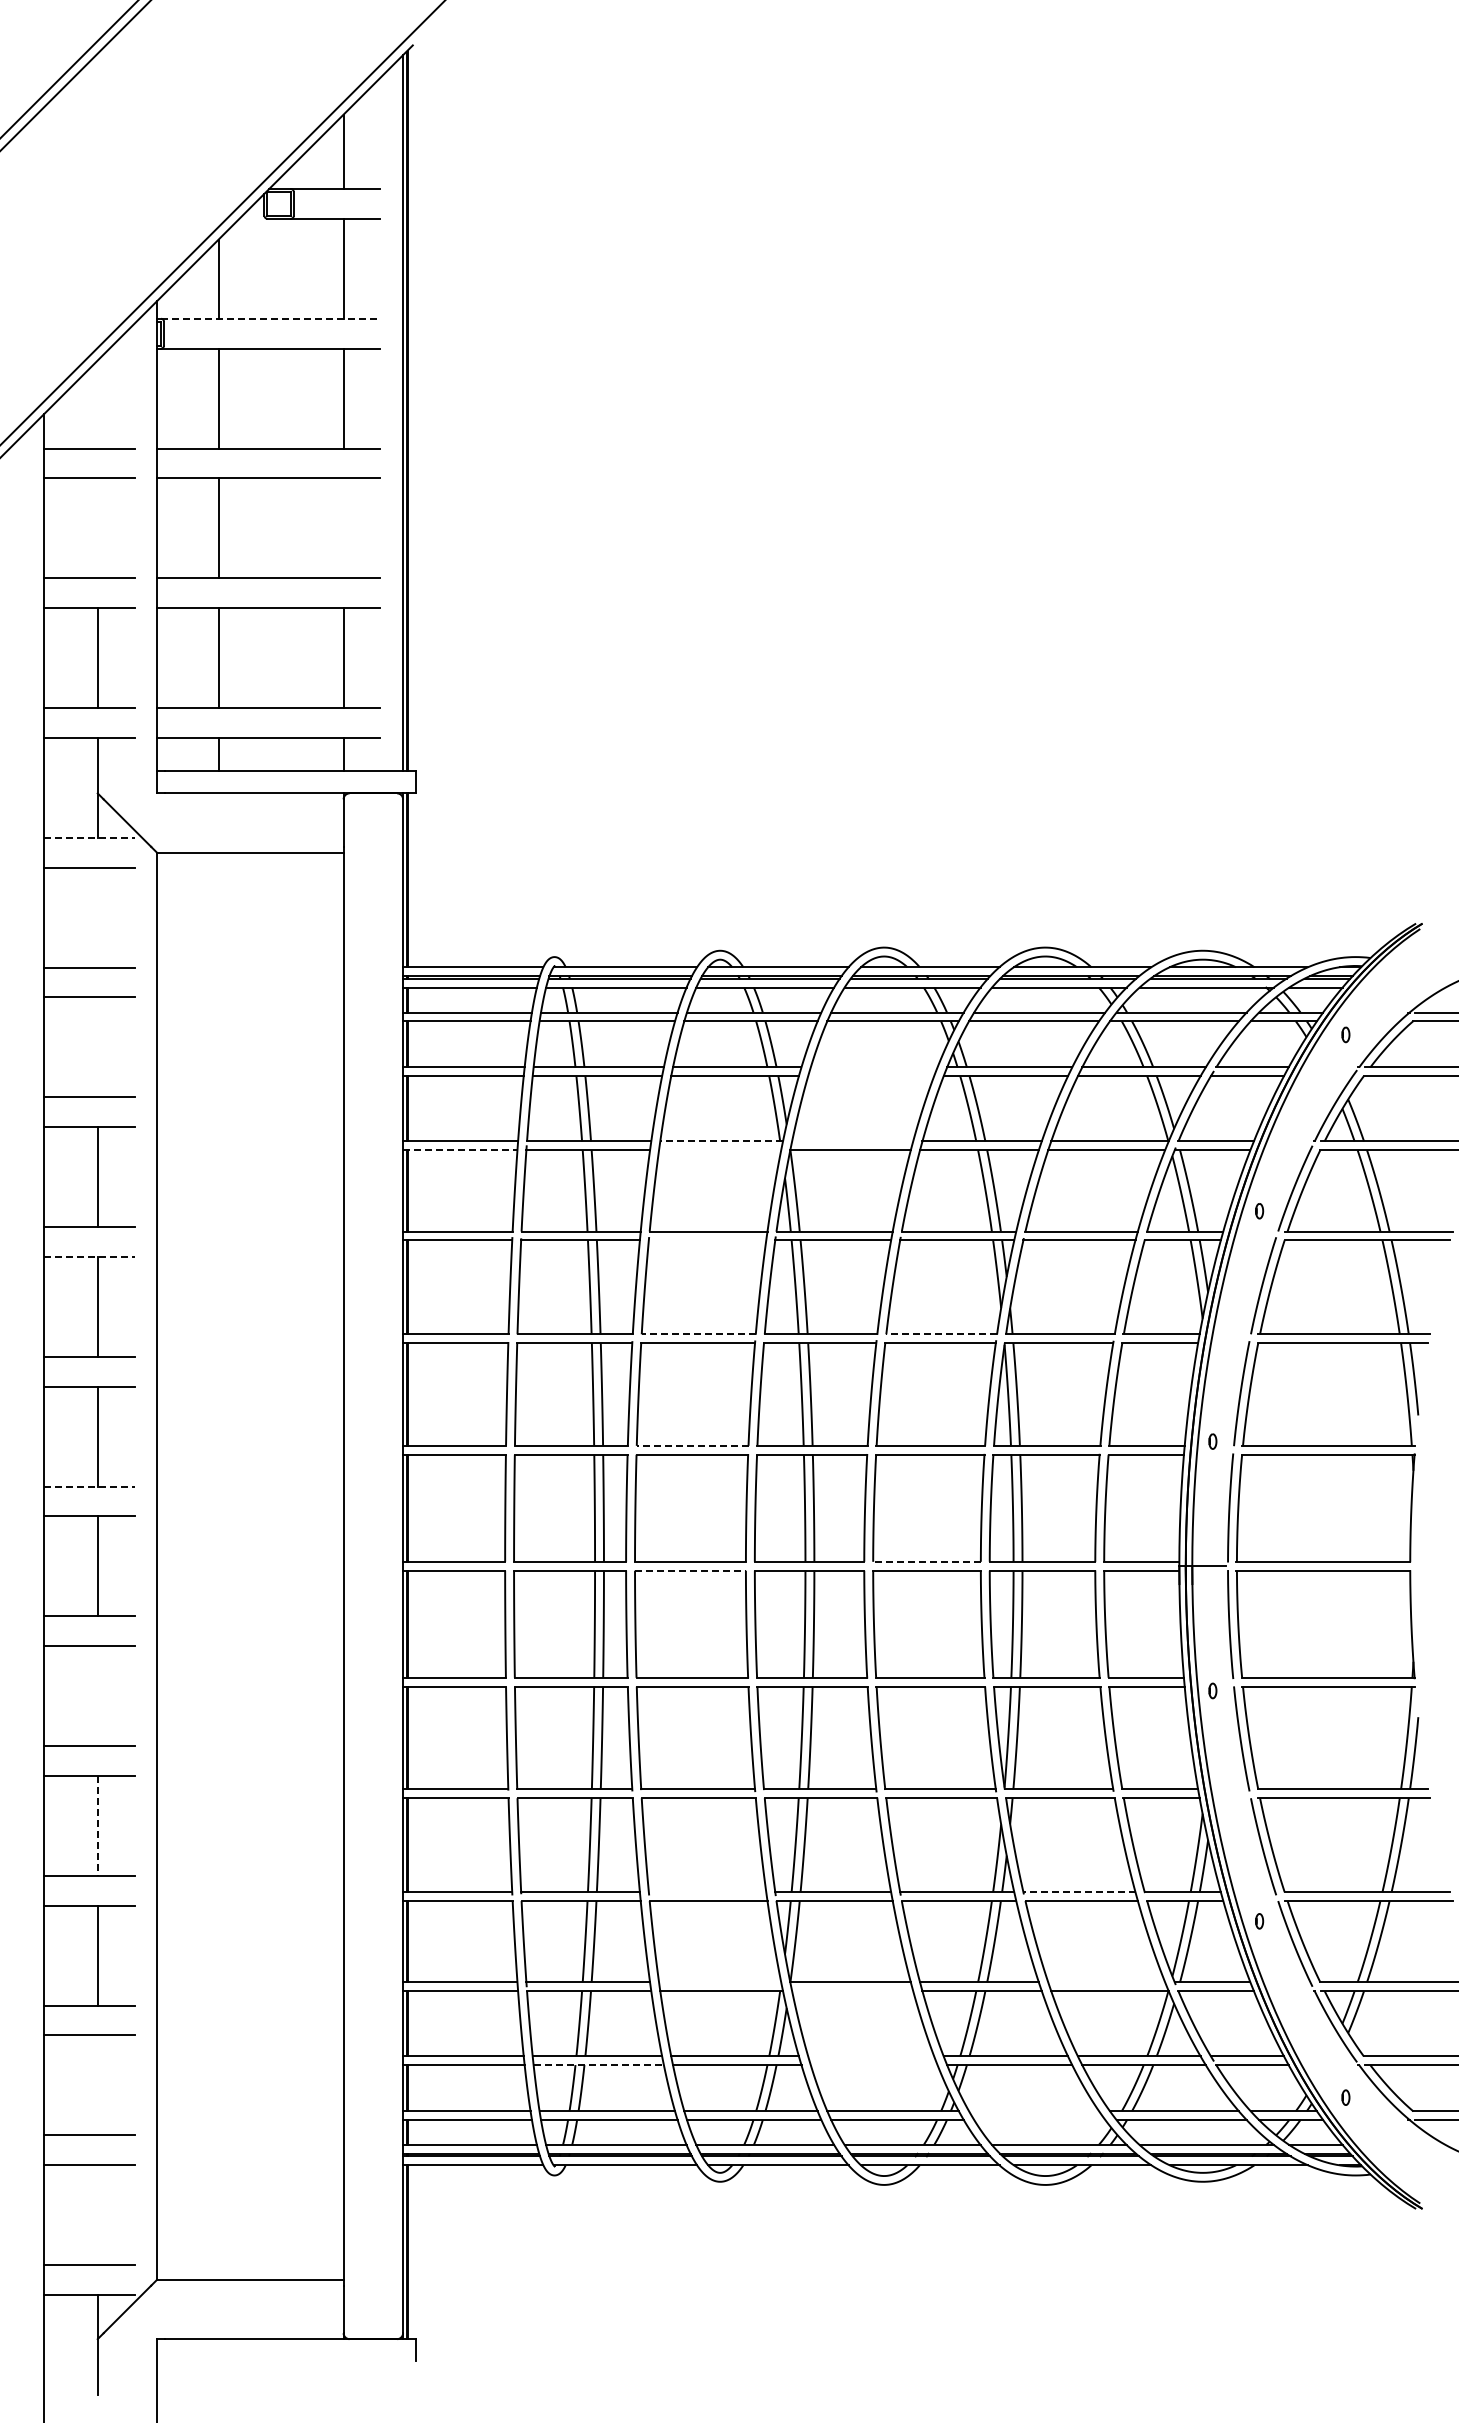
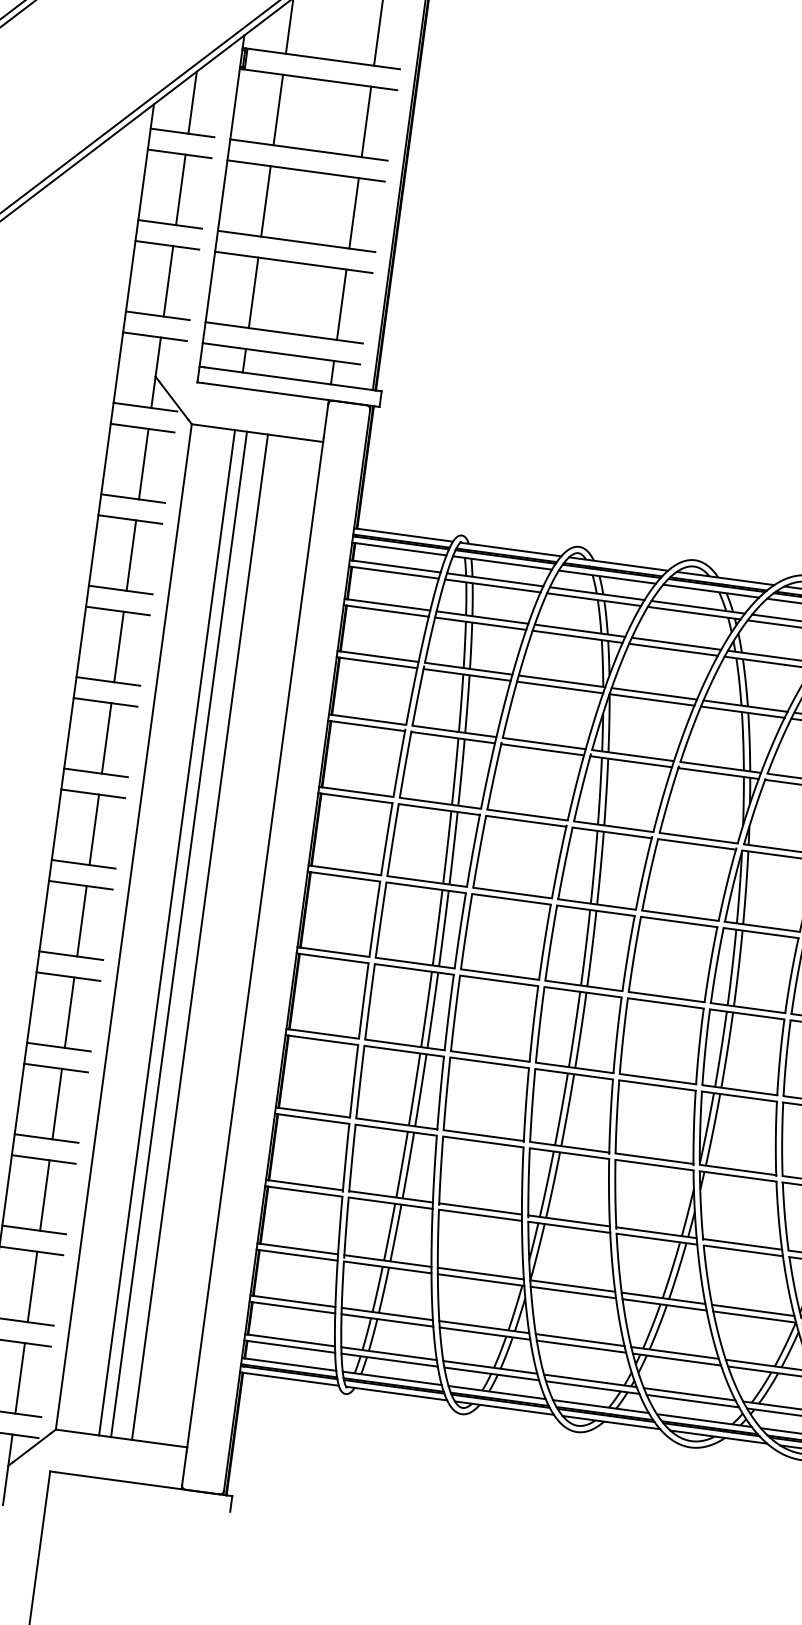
line: (270, 318) -> (322, 58), dashed -> solid
line: (97, 404) -> (192, 102), added
line: (97, 528) -> (180, 190), added
line: (343, 528) -> (353, 213), added
line: (89, 837) -> (145, 406), dashed -> solid
line: (97, 917) -> (143, 464), added
line: (97, 1047) -> (131, 555), added
line: (873, 1067) -> (676, 643), added
line: (871, 1076) -> (673, 649), added
line: (721, 1141) -> (561, 681), dashed -> solid
line: (852, 1141) -> (654, 693), added
line: (460, 1150) -> (377, 662), dashed -> solid
line: (720, 1150) -> (560, 687), added
line: (707, 1240) -> (542, 749), added
line: (89, 1256) -> (105, 702), dashed -> solid
line: (698, 1334) -> (527, 815), dashed -> solid
line: (941, 1334) -> (698, 838), dashed -> solid
line: (692, 1445) -> (512, 892), dashed -> solid
line: (89, 1486) -> (83, 864), dashed -> solid
line: (927, 1561) -> (667, 996), dashed -> solid
line: (218, 1565) -> (167, 932), added
line: (235, 1565) -> (179, 933), added
line: (265, 1565) -> (200, 936), added
line: (691, 1570) -> (499, 980), dashed -> solid
line: (97, 1696) -> (69, 1013), added
line: (97, 1826) -> (57, 1104), dashed -> solid
line: (707, 1892) -> (480, 1209), added
line: (1079, 1892) -> (742, 1244), dashed -> solid
line: (720, 1982) -> (481, 1273), added
line: (1106, 1982) -> (753, 1310), added
line: (852, 1991) -> (573, 1292), added
line: (871, 2056) -> (580, 1340), added
line: (599, 2065) -> (387, 1320), dashed -> solid
line: (873, 2065) -> (580, 1346), added
line: (97, 2085) -> (32, 1287), added
line: (1033, 2111) -> (689, 1394), added
line: (1039, 2120) -> (692, 1401), added
line: (97, 2215) -> (19, 1378), added

